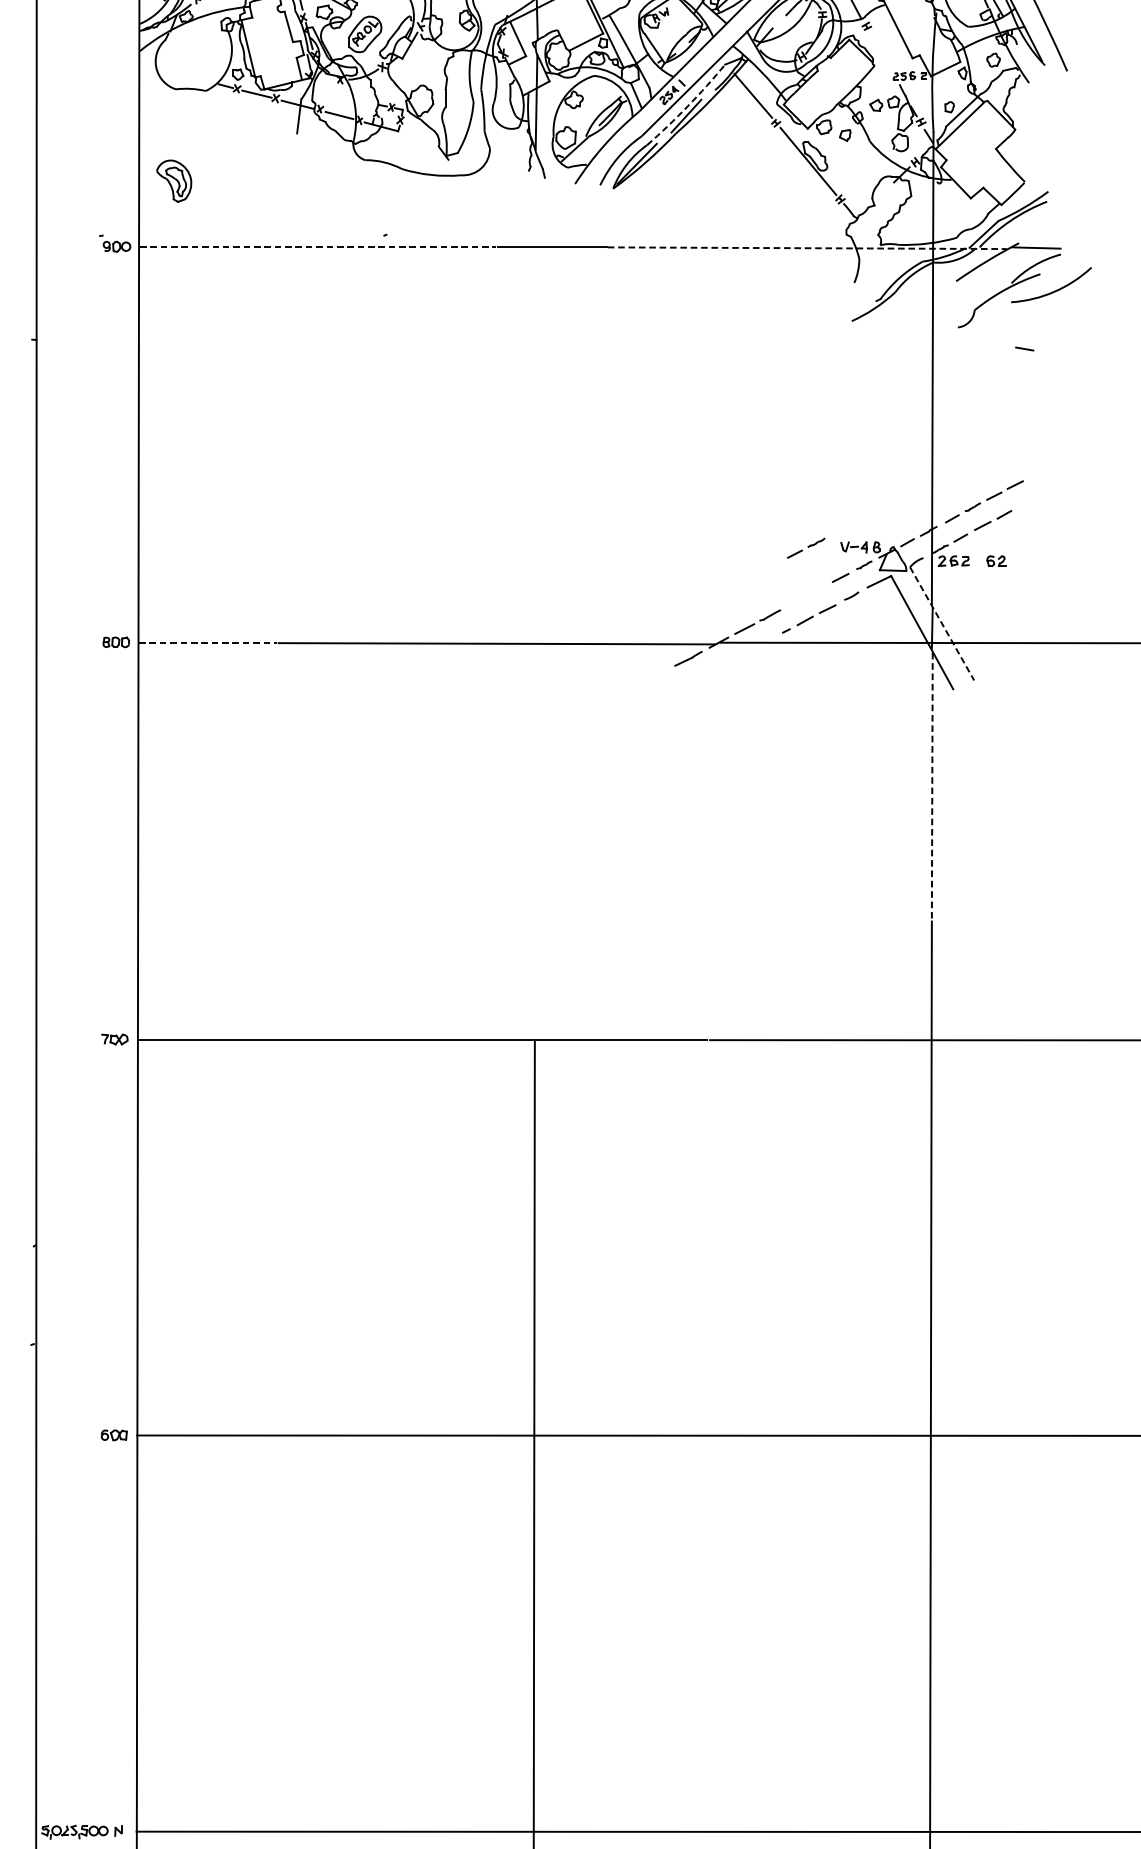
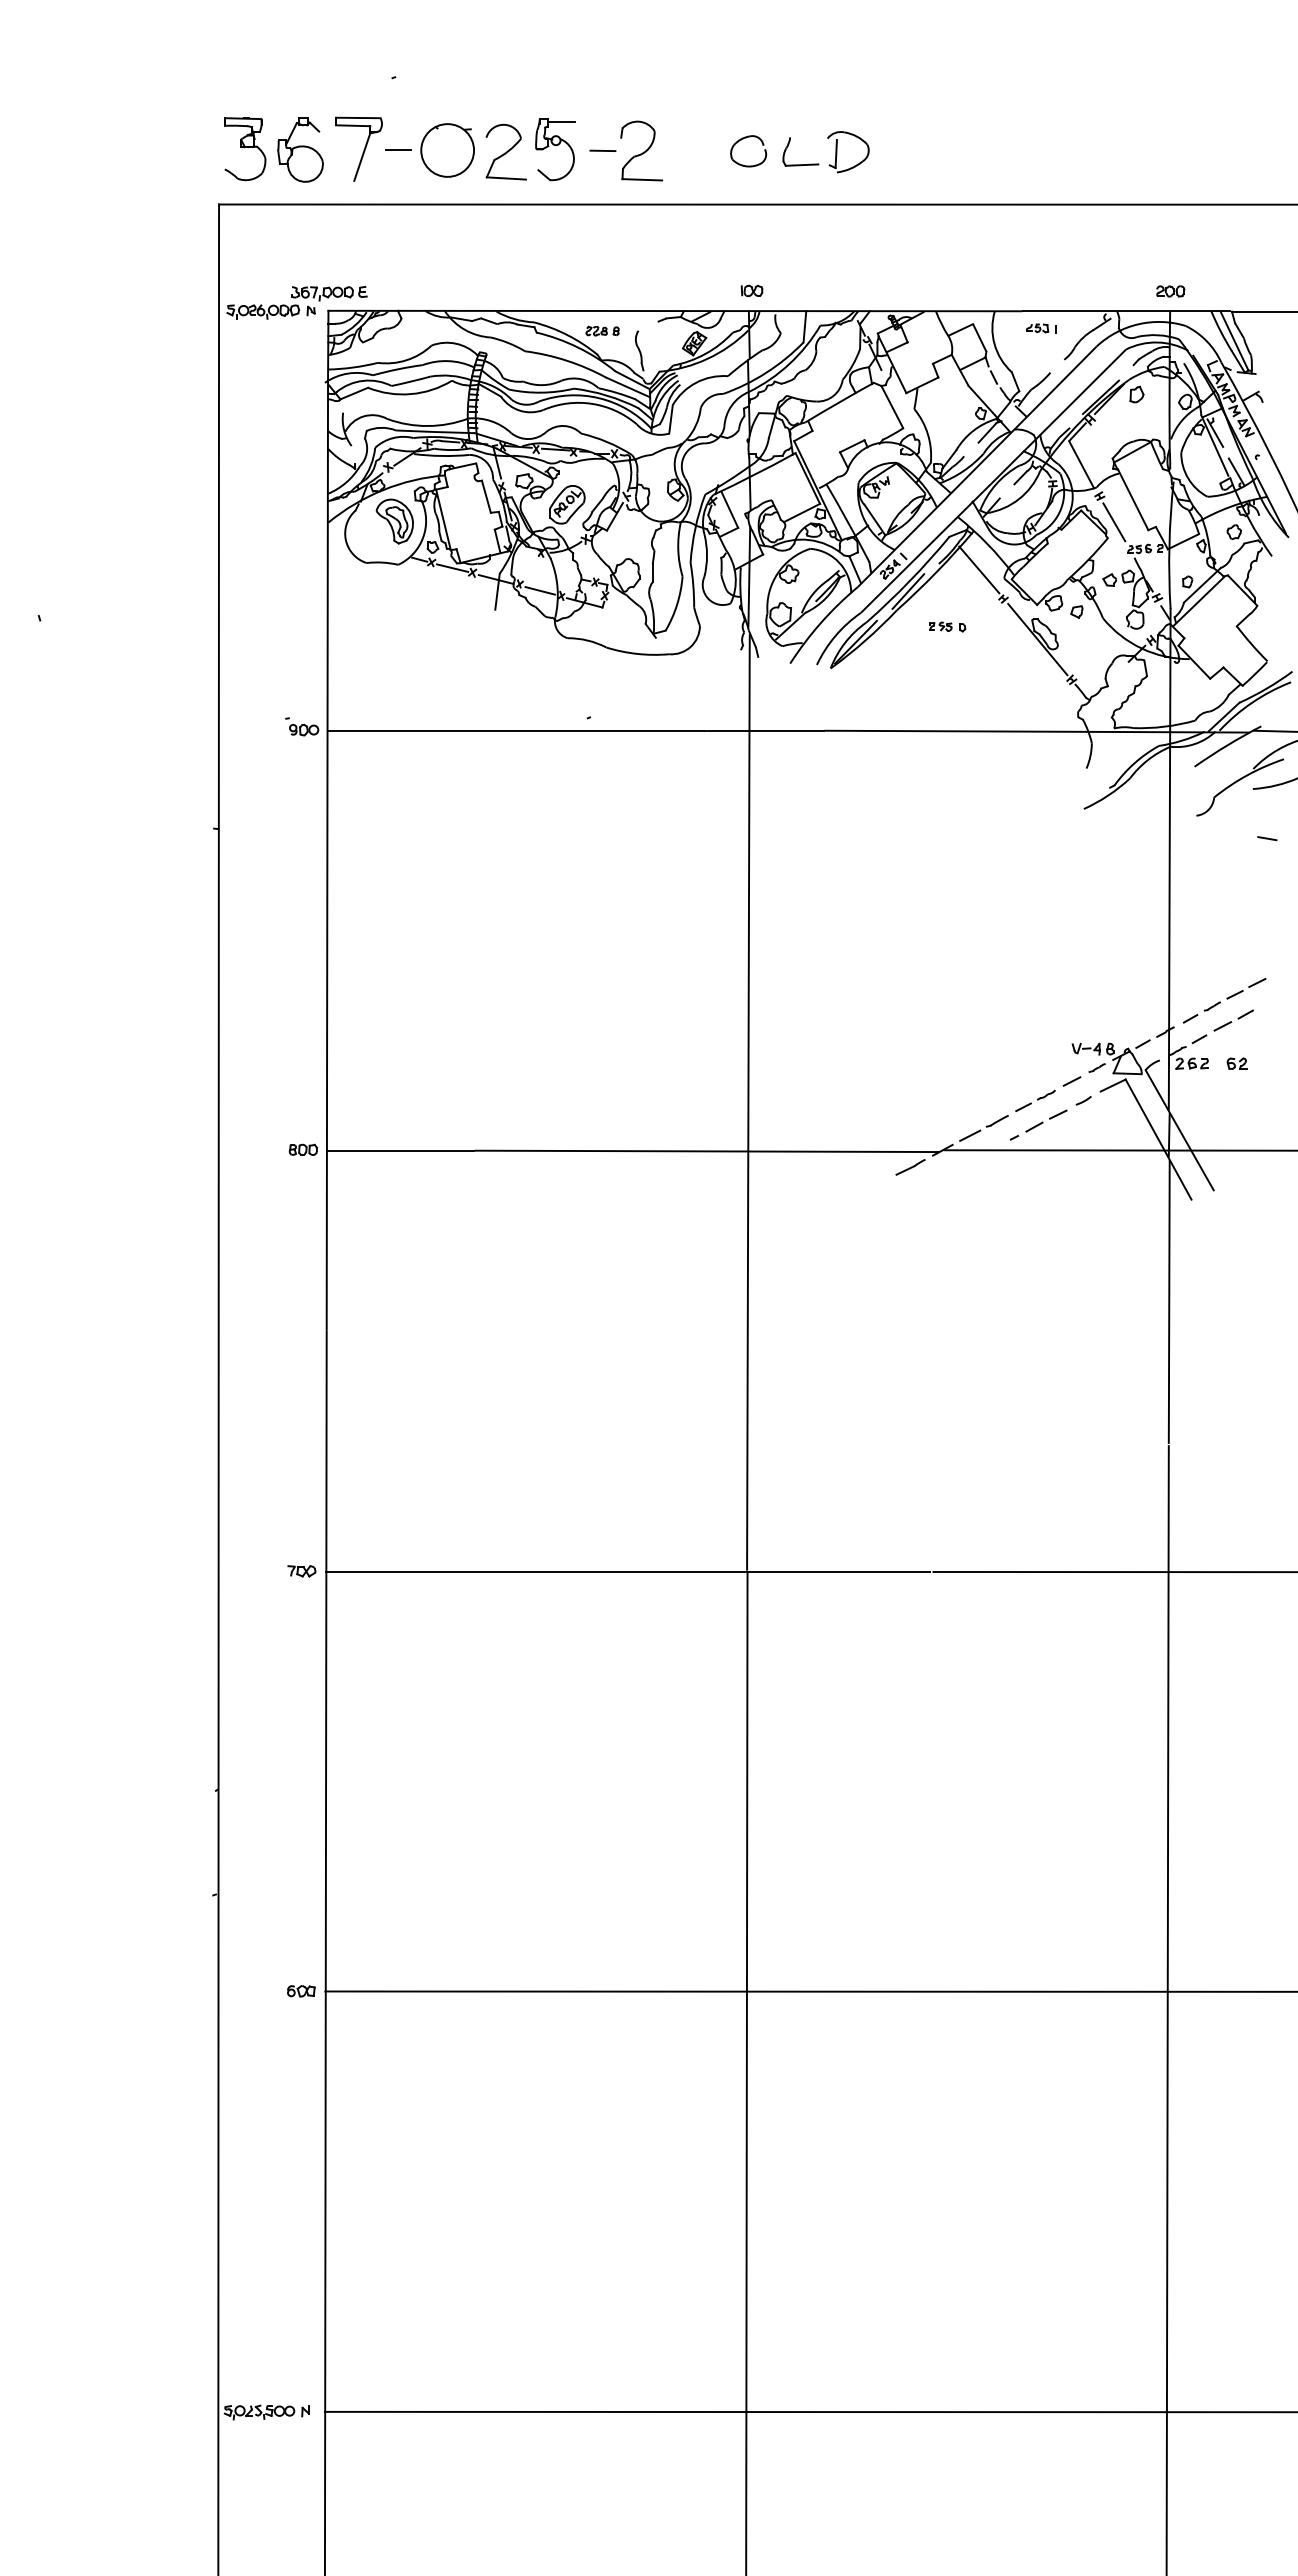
line: (880, 51) -> (1114, 522), added
arc: (687, 106) -> (909, 581), dashed -> solid
part: (723, 149) -> (947, 626), added
part: (173, 181) -> (394, 521), moved
line: (318, 247) -> (517, 730), dashed -> solid
line: (807, 248) -> (1036, 731), dashed -> solid
part: (806, 547) -> (1035, 1100), moved
line: (535, 597) -> (748, 1102), added
line: (941, 624) -> (1179, 1130), dashed -> solid
line: (208, 642) -> (401, 1150), dashed -> solid
line: (932, 786) -> (1169, 1302), dashed -> solid

